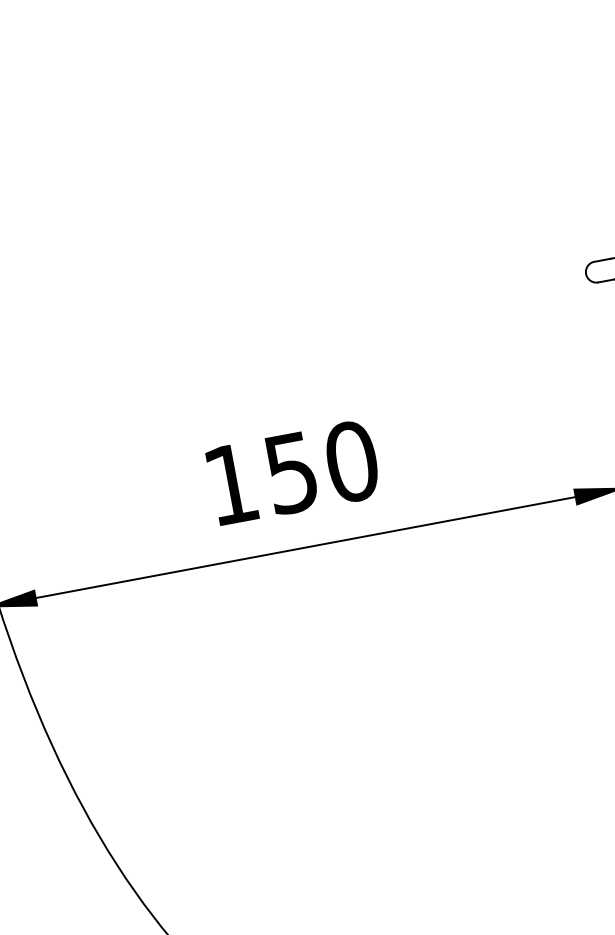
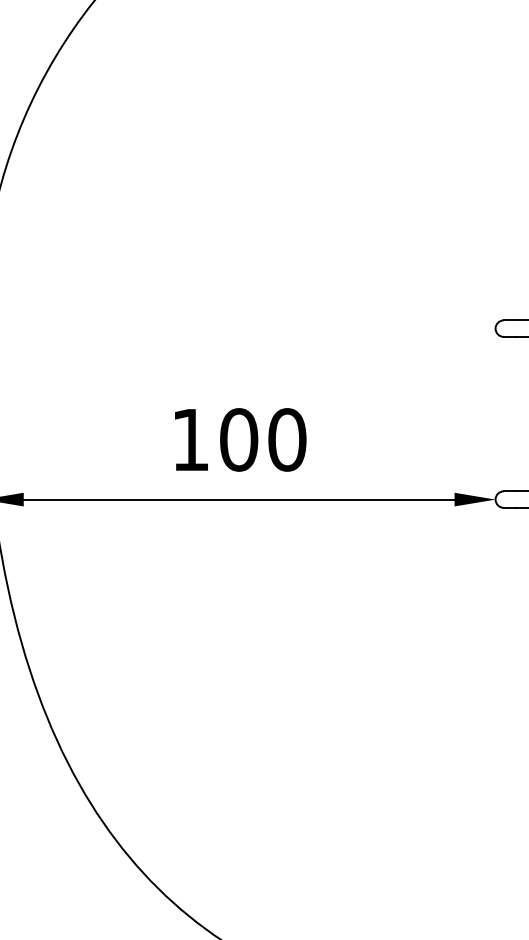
text: (292, 472) -> (239, 439), 150 -> 100

